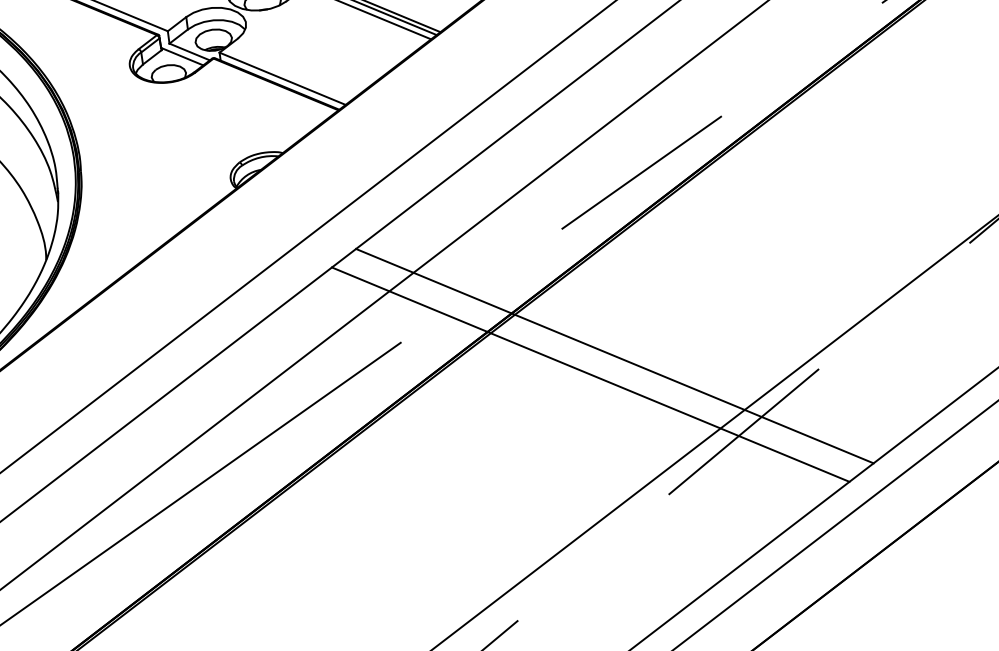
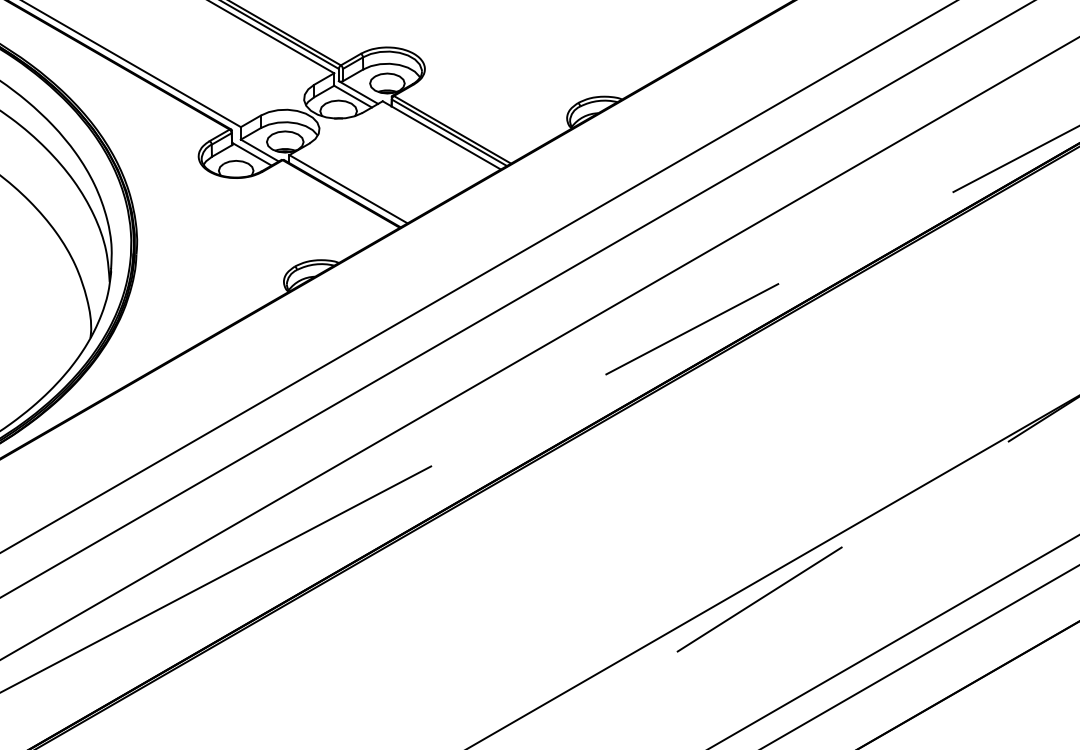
line: (614, 356) -> (641, 507), removed
line: (589, 374) -> (614, 522), removed

